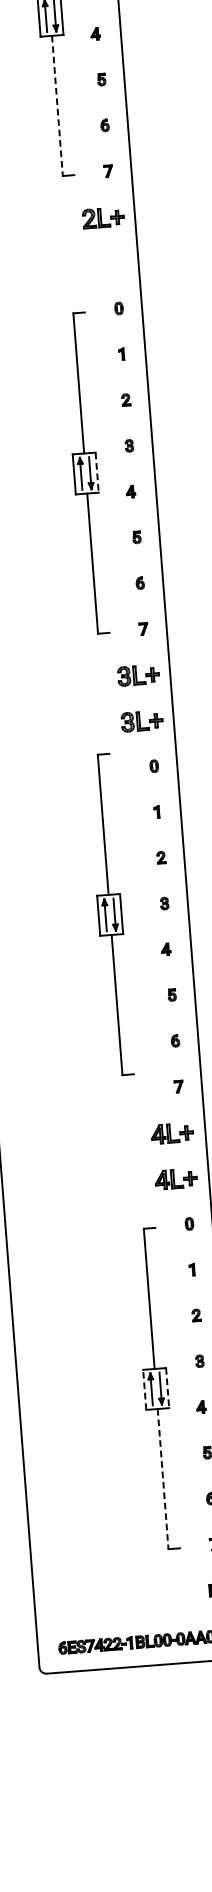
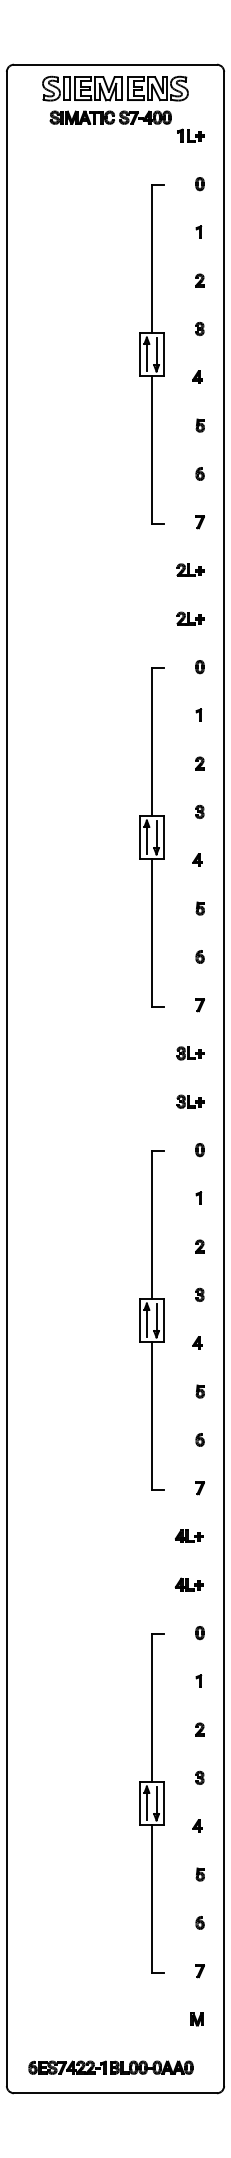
line: (57, 105) -> (151, 449), dashed -> solid
part: (102, 216) -> (190, 569), size x0.62
part: (106, 263) -> (190, 618), added
line: (96, 473) -> (163, 838), dashed -> solid
part: (138, 675) -> (190, 1053), size x0.62
part: (141, 720) -> (190, 1101), size x0.62
part: (109, 914) -> (151, 1320), moved
part: (172, 1132) -> (189, 1535), size x0.62
part: (175, 1178) -> (188, 1584), size x0.62
line: (144, 1388) -> (139, 1802), dashed -> solid
line: (167, 1388) -> (163, 1803), dashed -> solid
line: (162, 1479) -> (151, 1898), dashed -> solid

